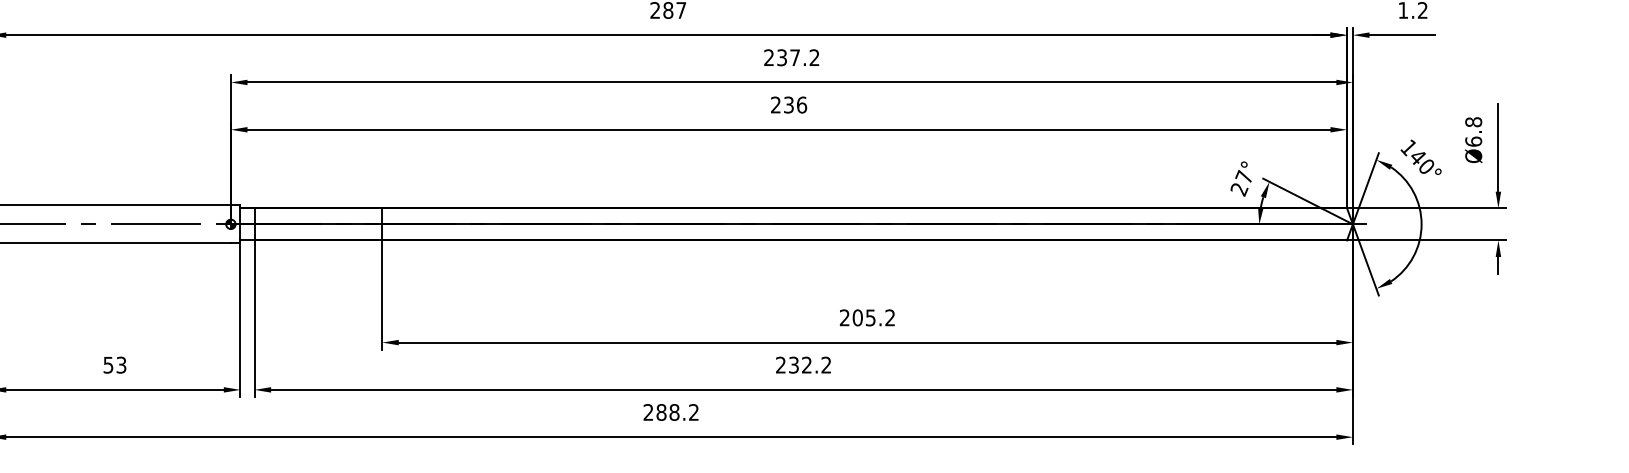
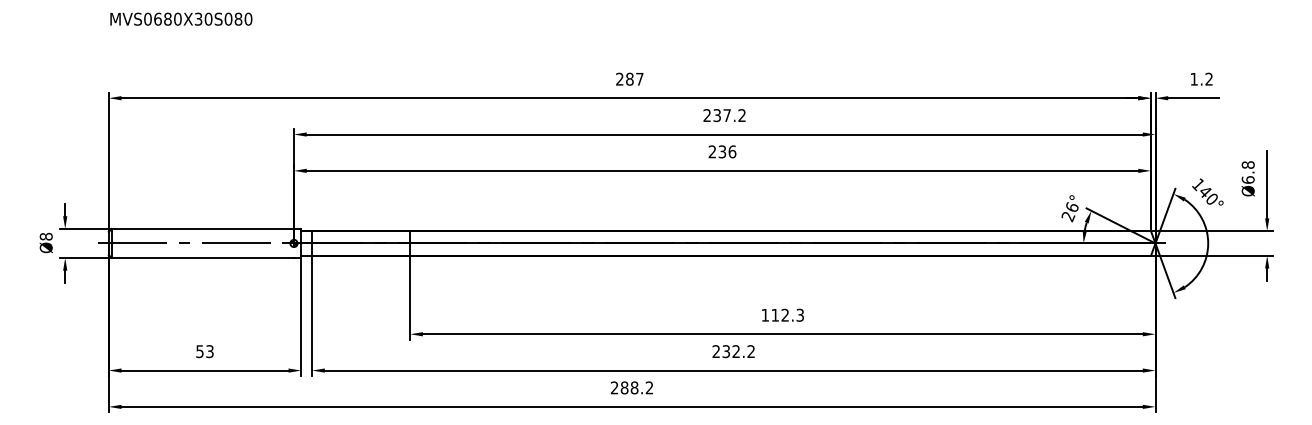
text: (1243, 176) -> (1071, 206), 27° -> 26°
text: (867, 316) -> (782, 314), 205.2 -> 112.3

